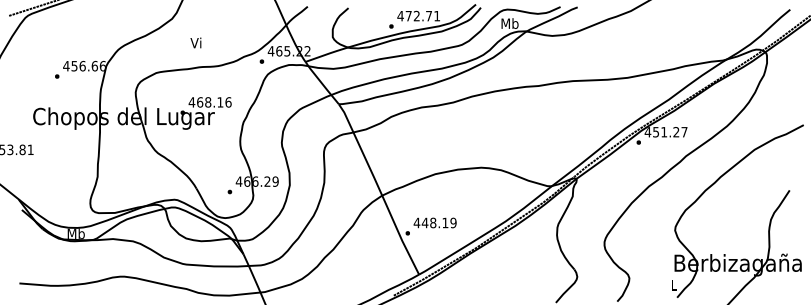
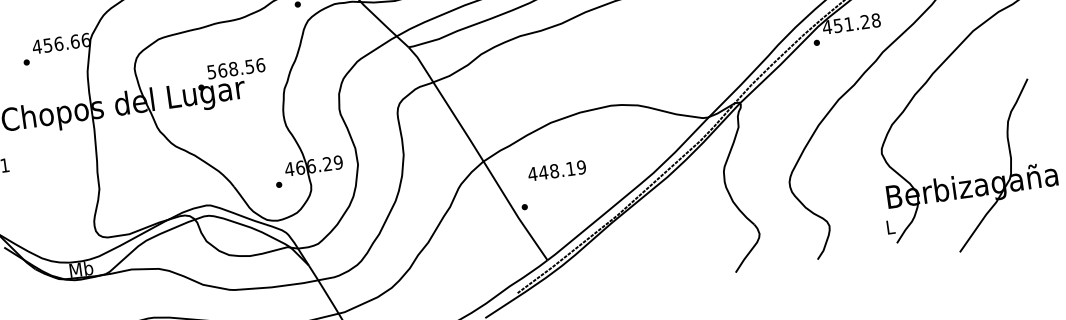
text: (205, 102) -> (229, 69), 468.16 -> 568.56
text: (684, 132) -> (876, 20), 451.27 -> 451.28
text: (434, 222) -> (556, 170), moved

